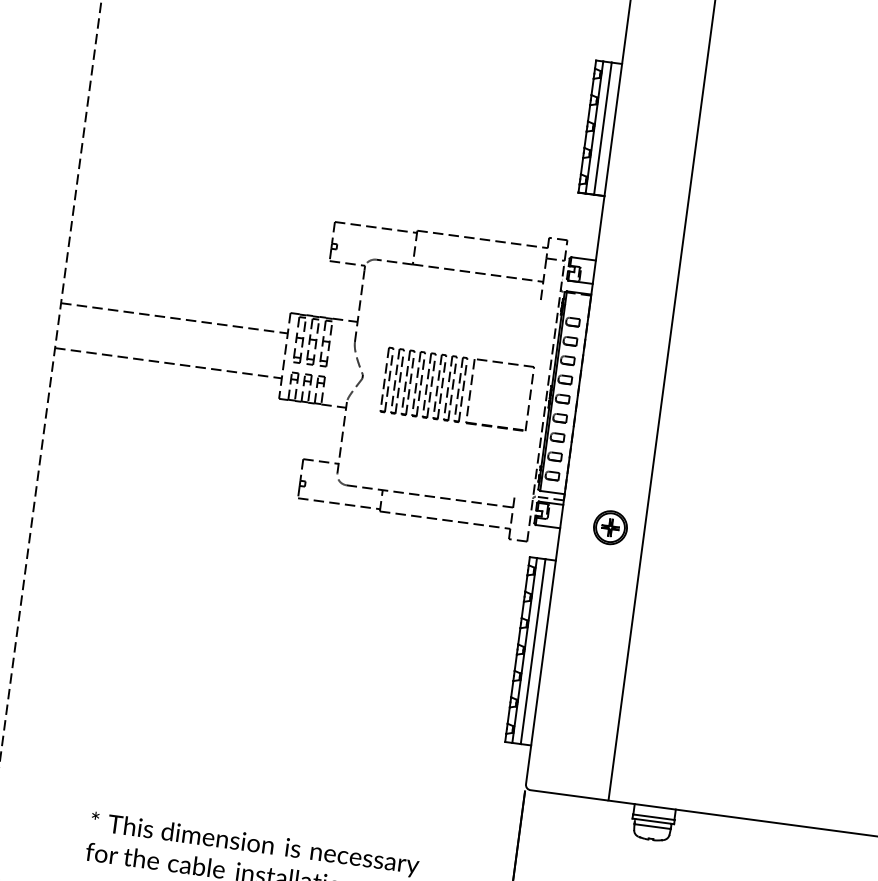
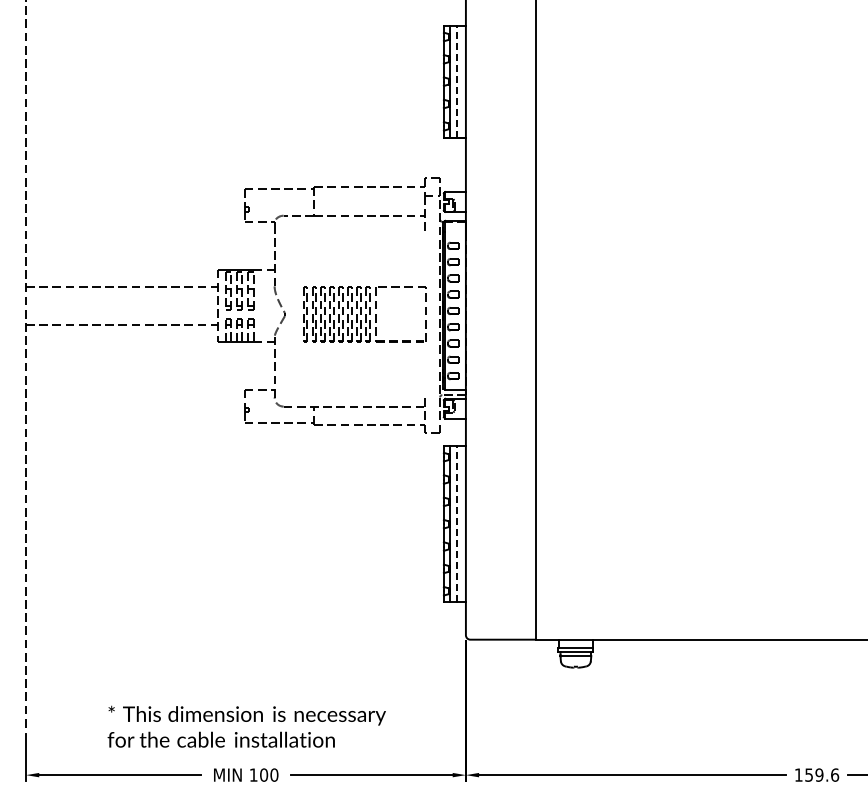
line: (603, 128) -> (457, 81), solid -> dashed
part: (610, 527) -> (507, 412), removed
line: (533, 650) -> (457, 523), solid -> dashed

